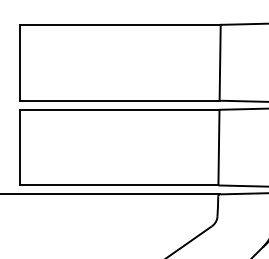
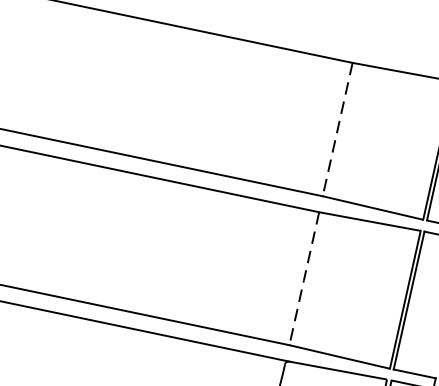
line: (220, 62) -> (338, 129), solid -> dashed
line: (218, 148) -> (303, 280), solid -> dashed

